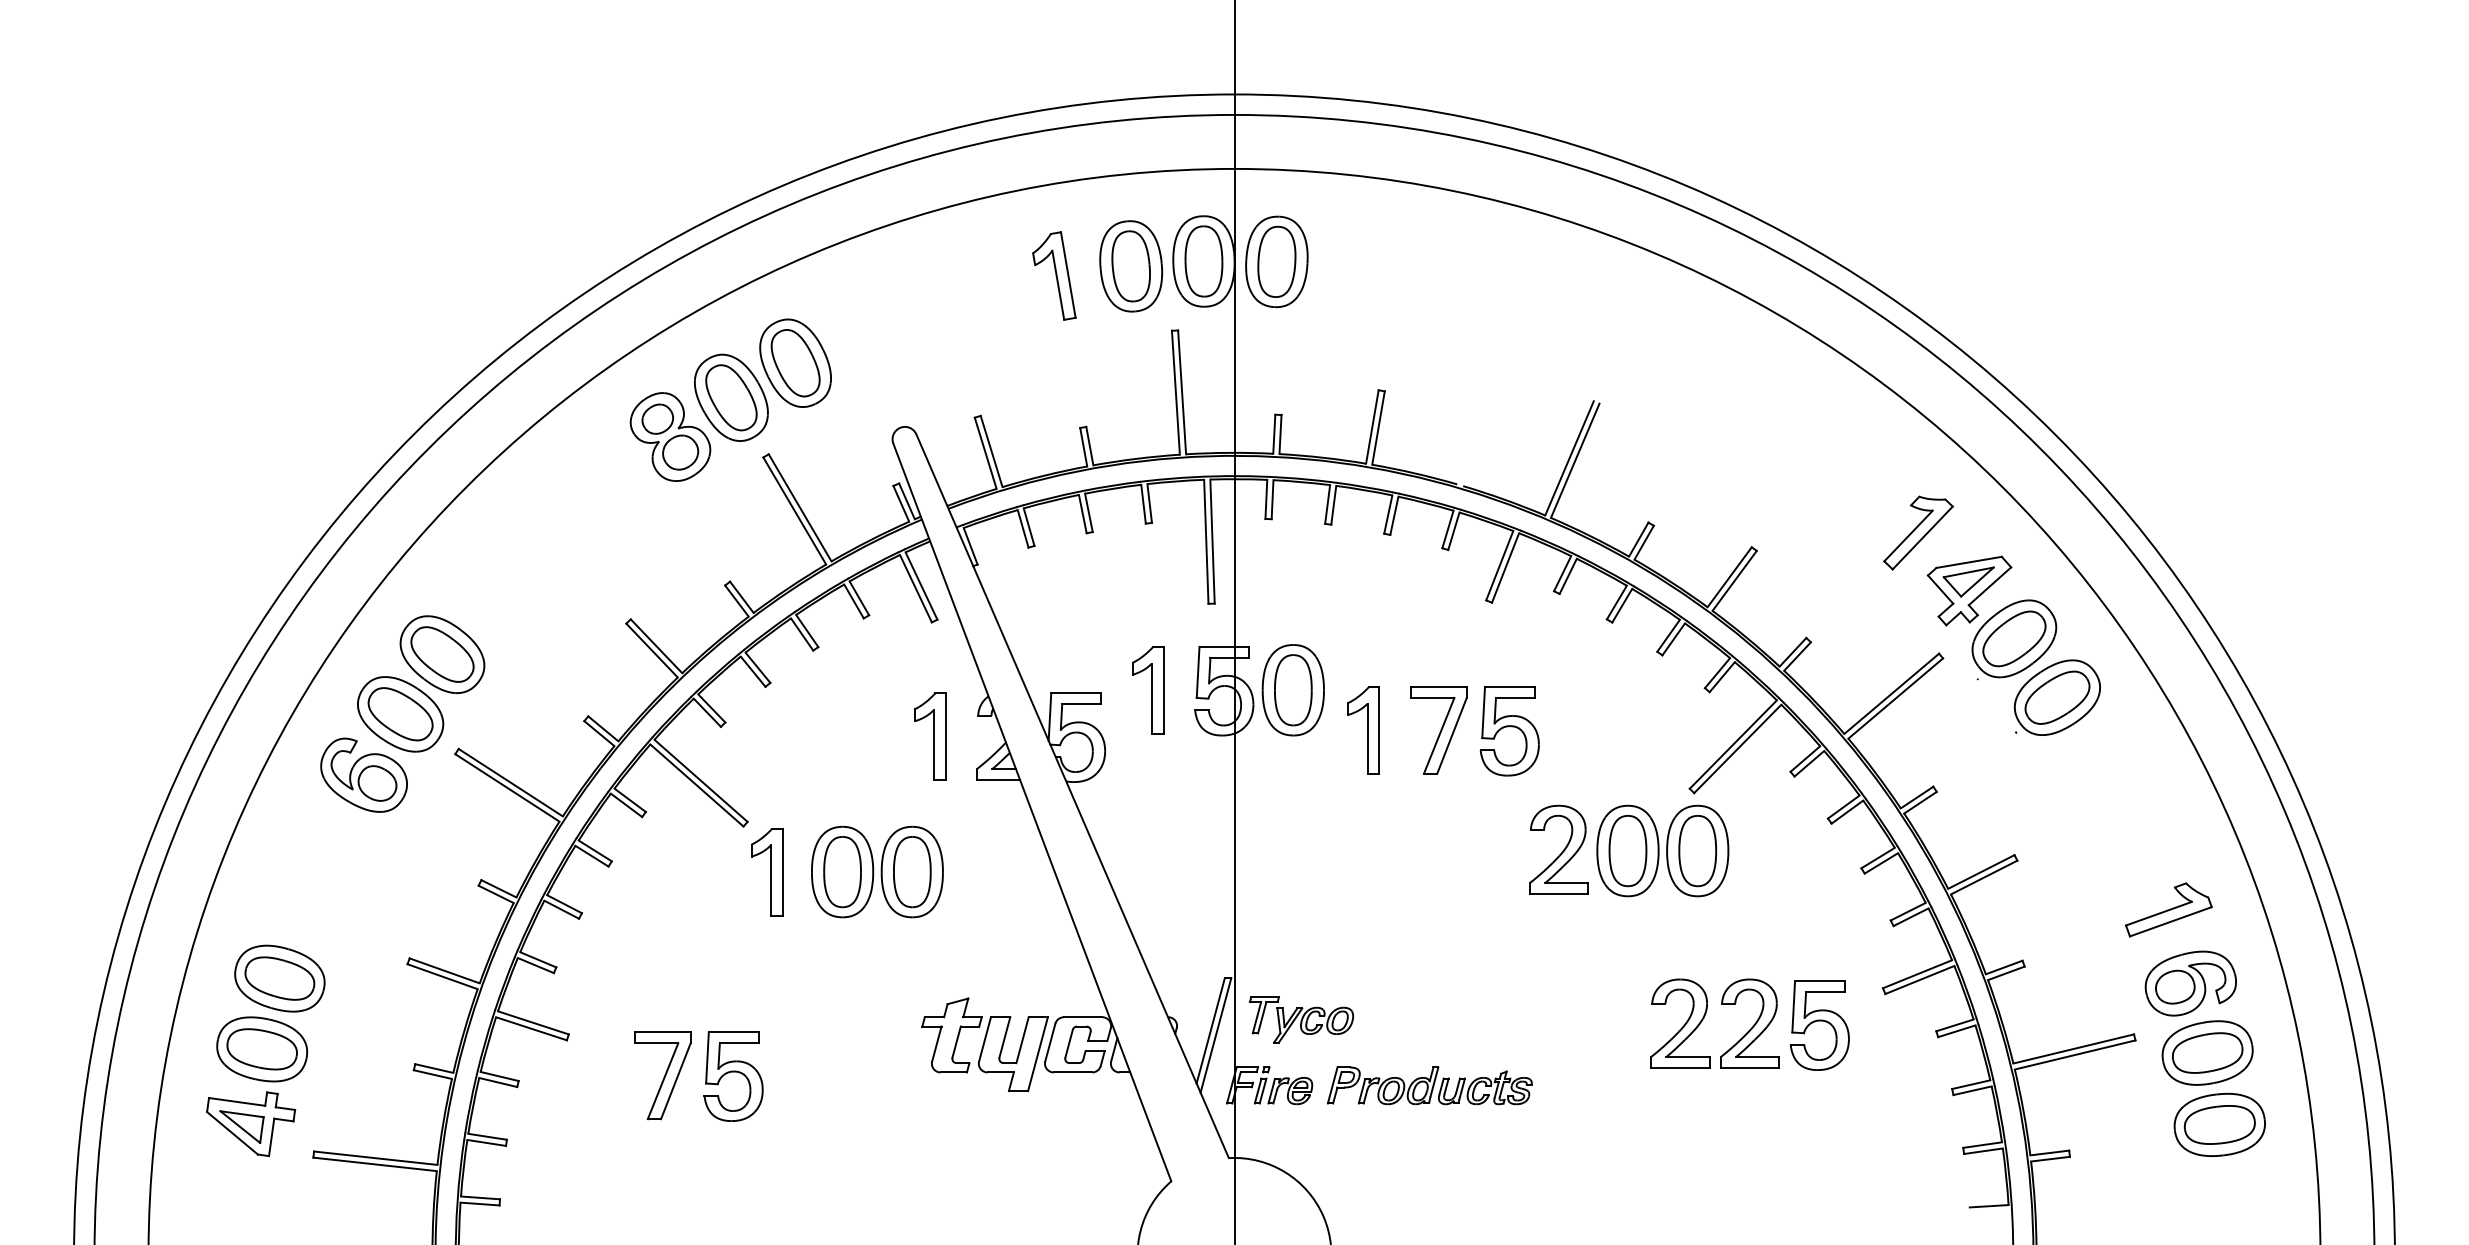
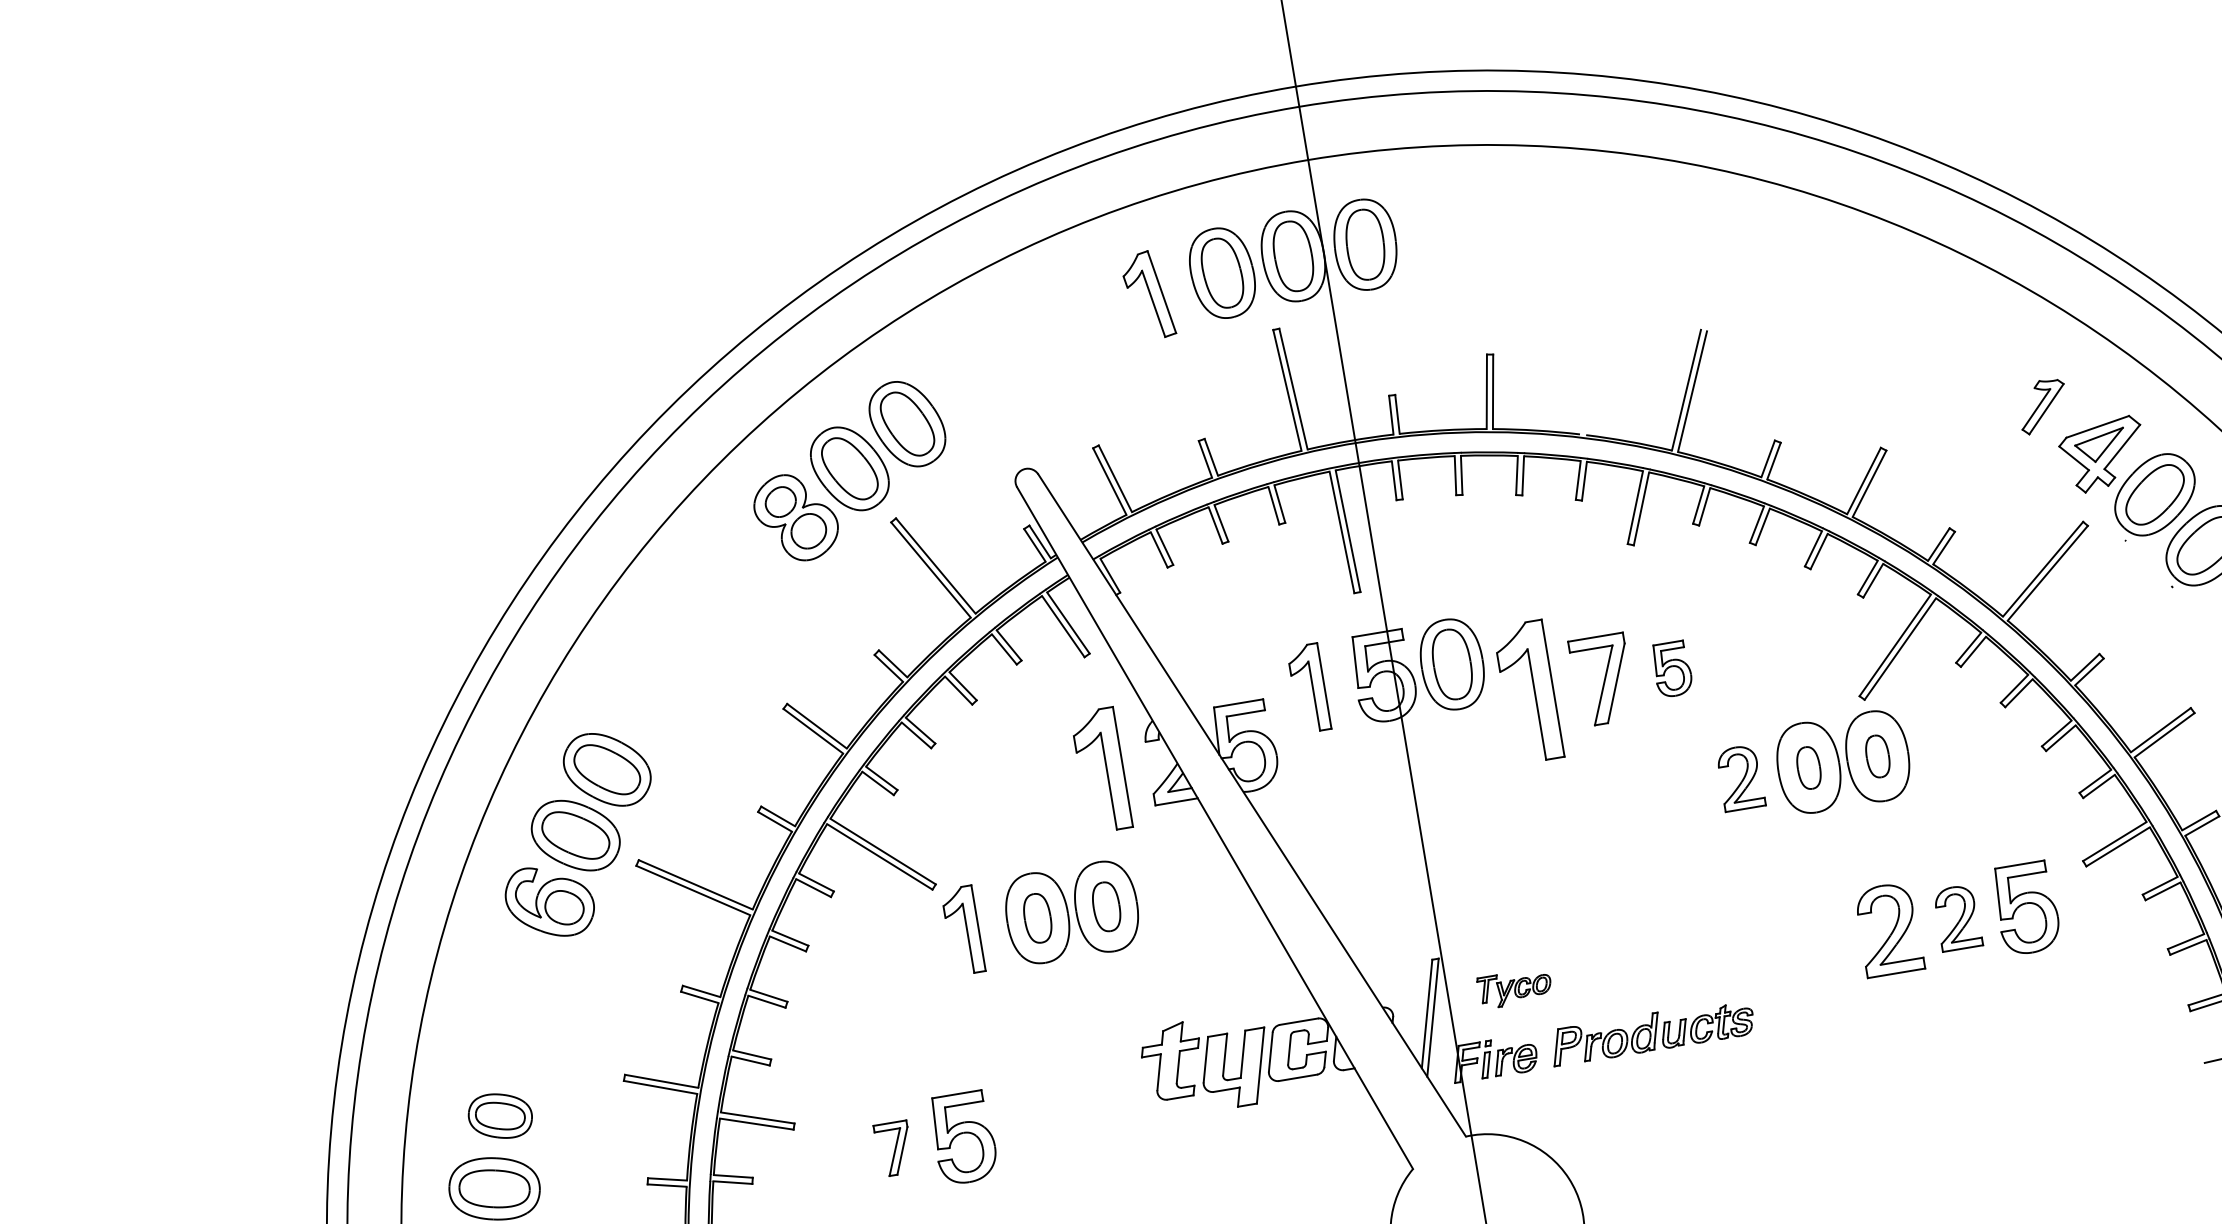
part: (1918, 532) -> (2042, 405), size x0.7
part: (1363, 730) -> (1528, 692), size x1.6
part: (1509, 731) -> (1672, 669), size x0.6
part: (930, 736) -> (1102, 770), size x1.4
part: (1558, 849) -> (1740, 777), size x0.7
part: (1627, 851) -> (1808, 768), size x0.6
part: (1697, 851) -> (1877, 756), size x0.6
part: (842, 872) -> (1037, 918), size x0.7
part: (912, 872) -> (1106, 907), size x0.7
part: (279, 978) -> (499, 1116), size x0.7
part: (1301, 1019) -> (1514, 987), size x0.7
part: (1749, 1023) -> (1957, 917), size x0.7
part: (662, 1075) -> (893, 1148), size x0.6

